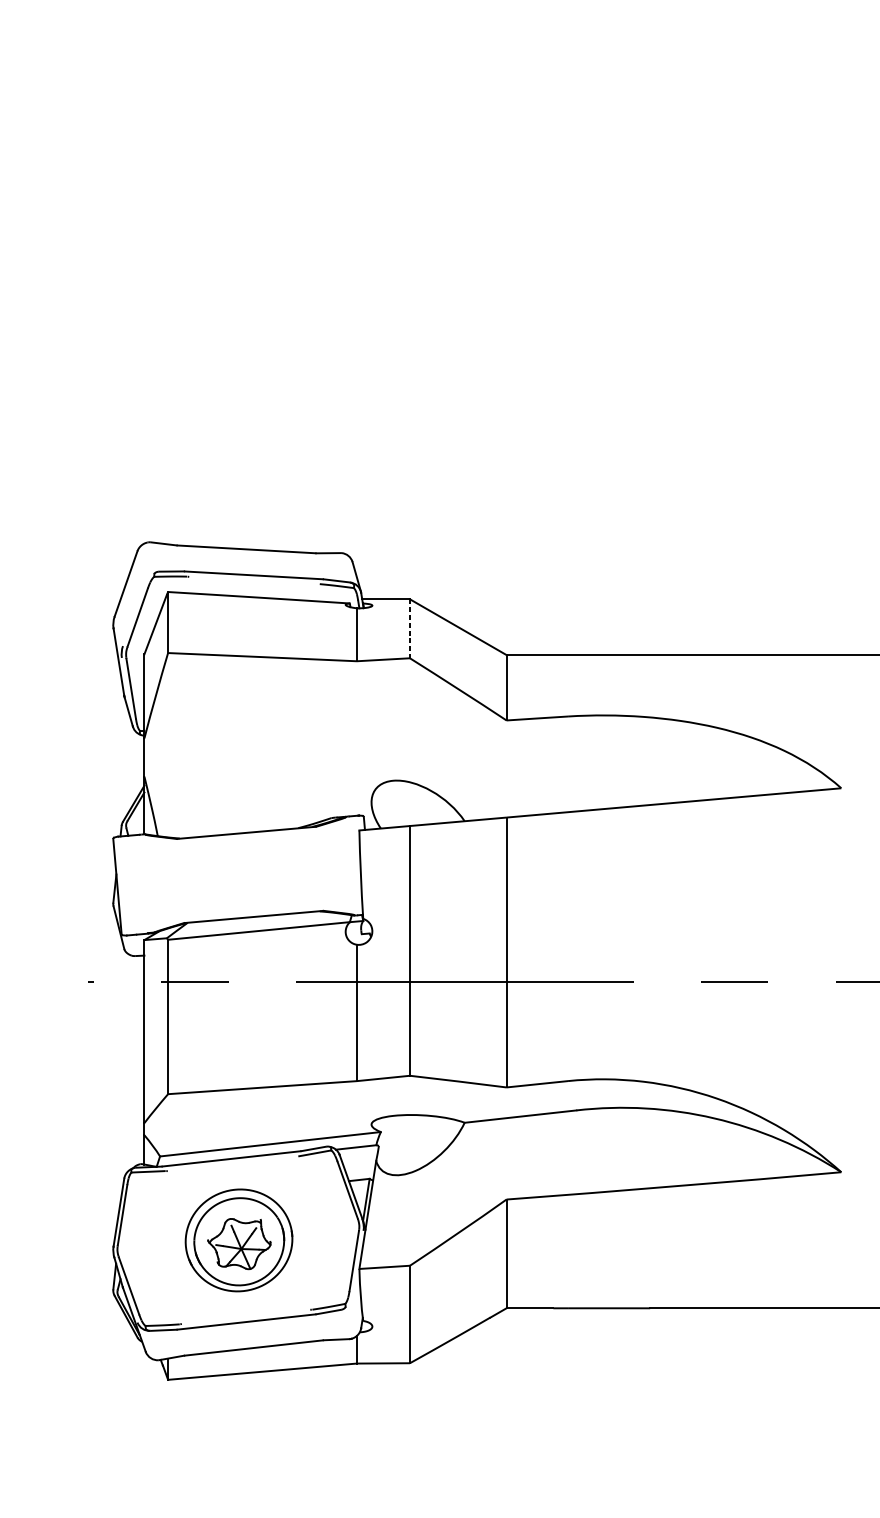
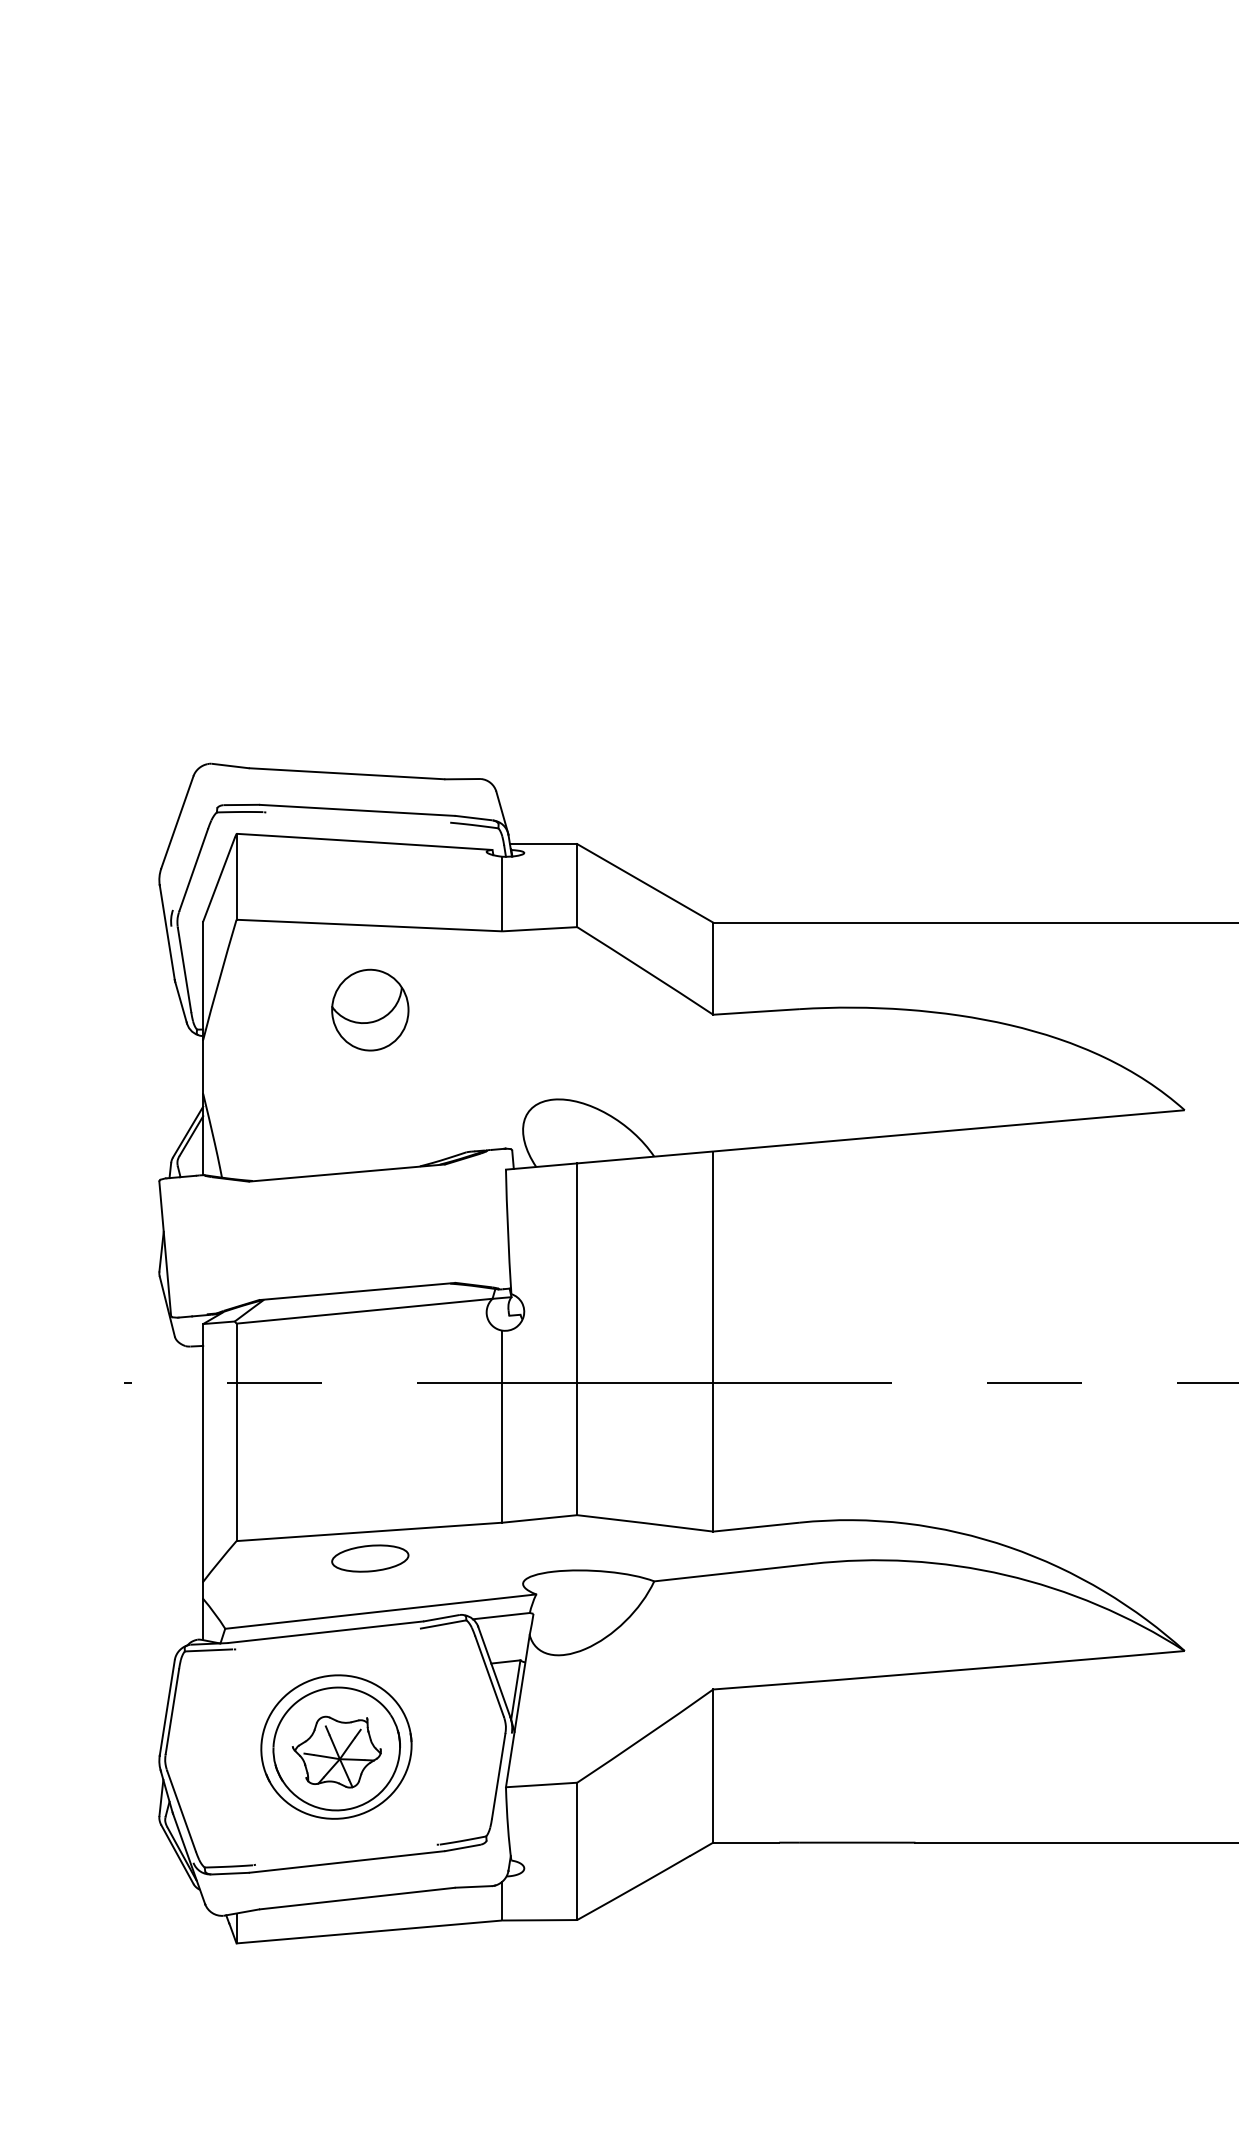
line: (410, 628) -> (577, 885), dashed -> solid
part: (263, 716) -> (370, 1009), added
part: (263, 1106) -> (370, 1558), added

